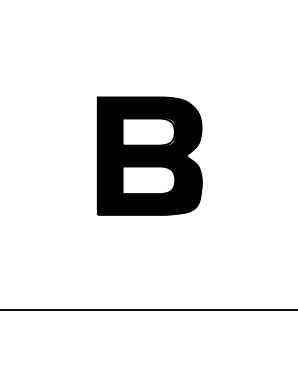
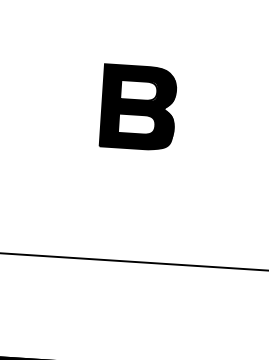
part: (149, 155) -> (138, 106), size x0.7

